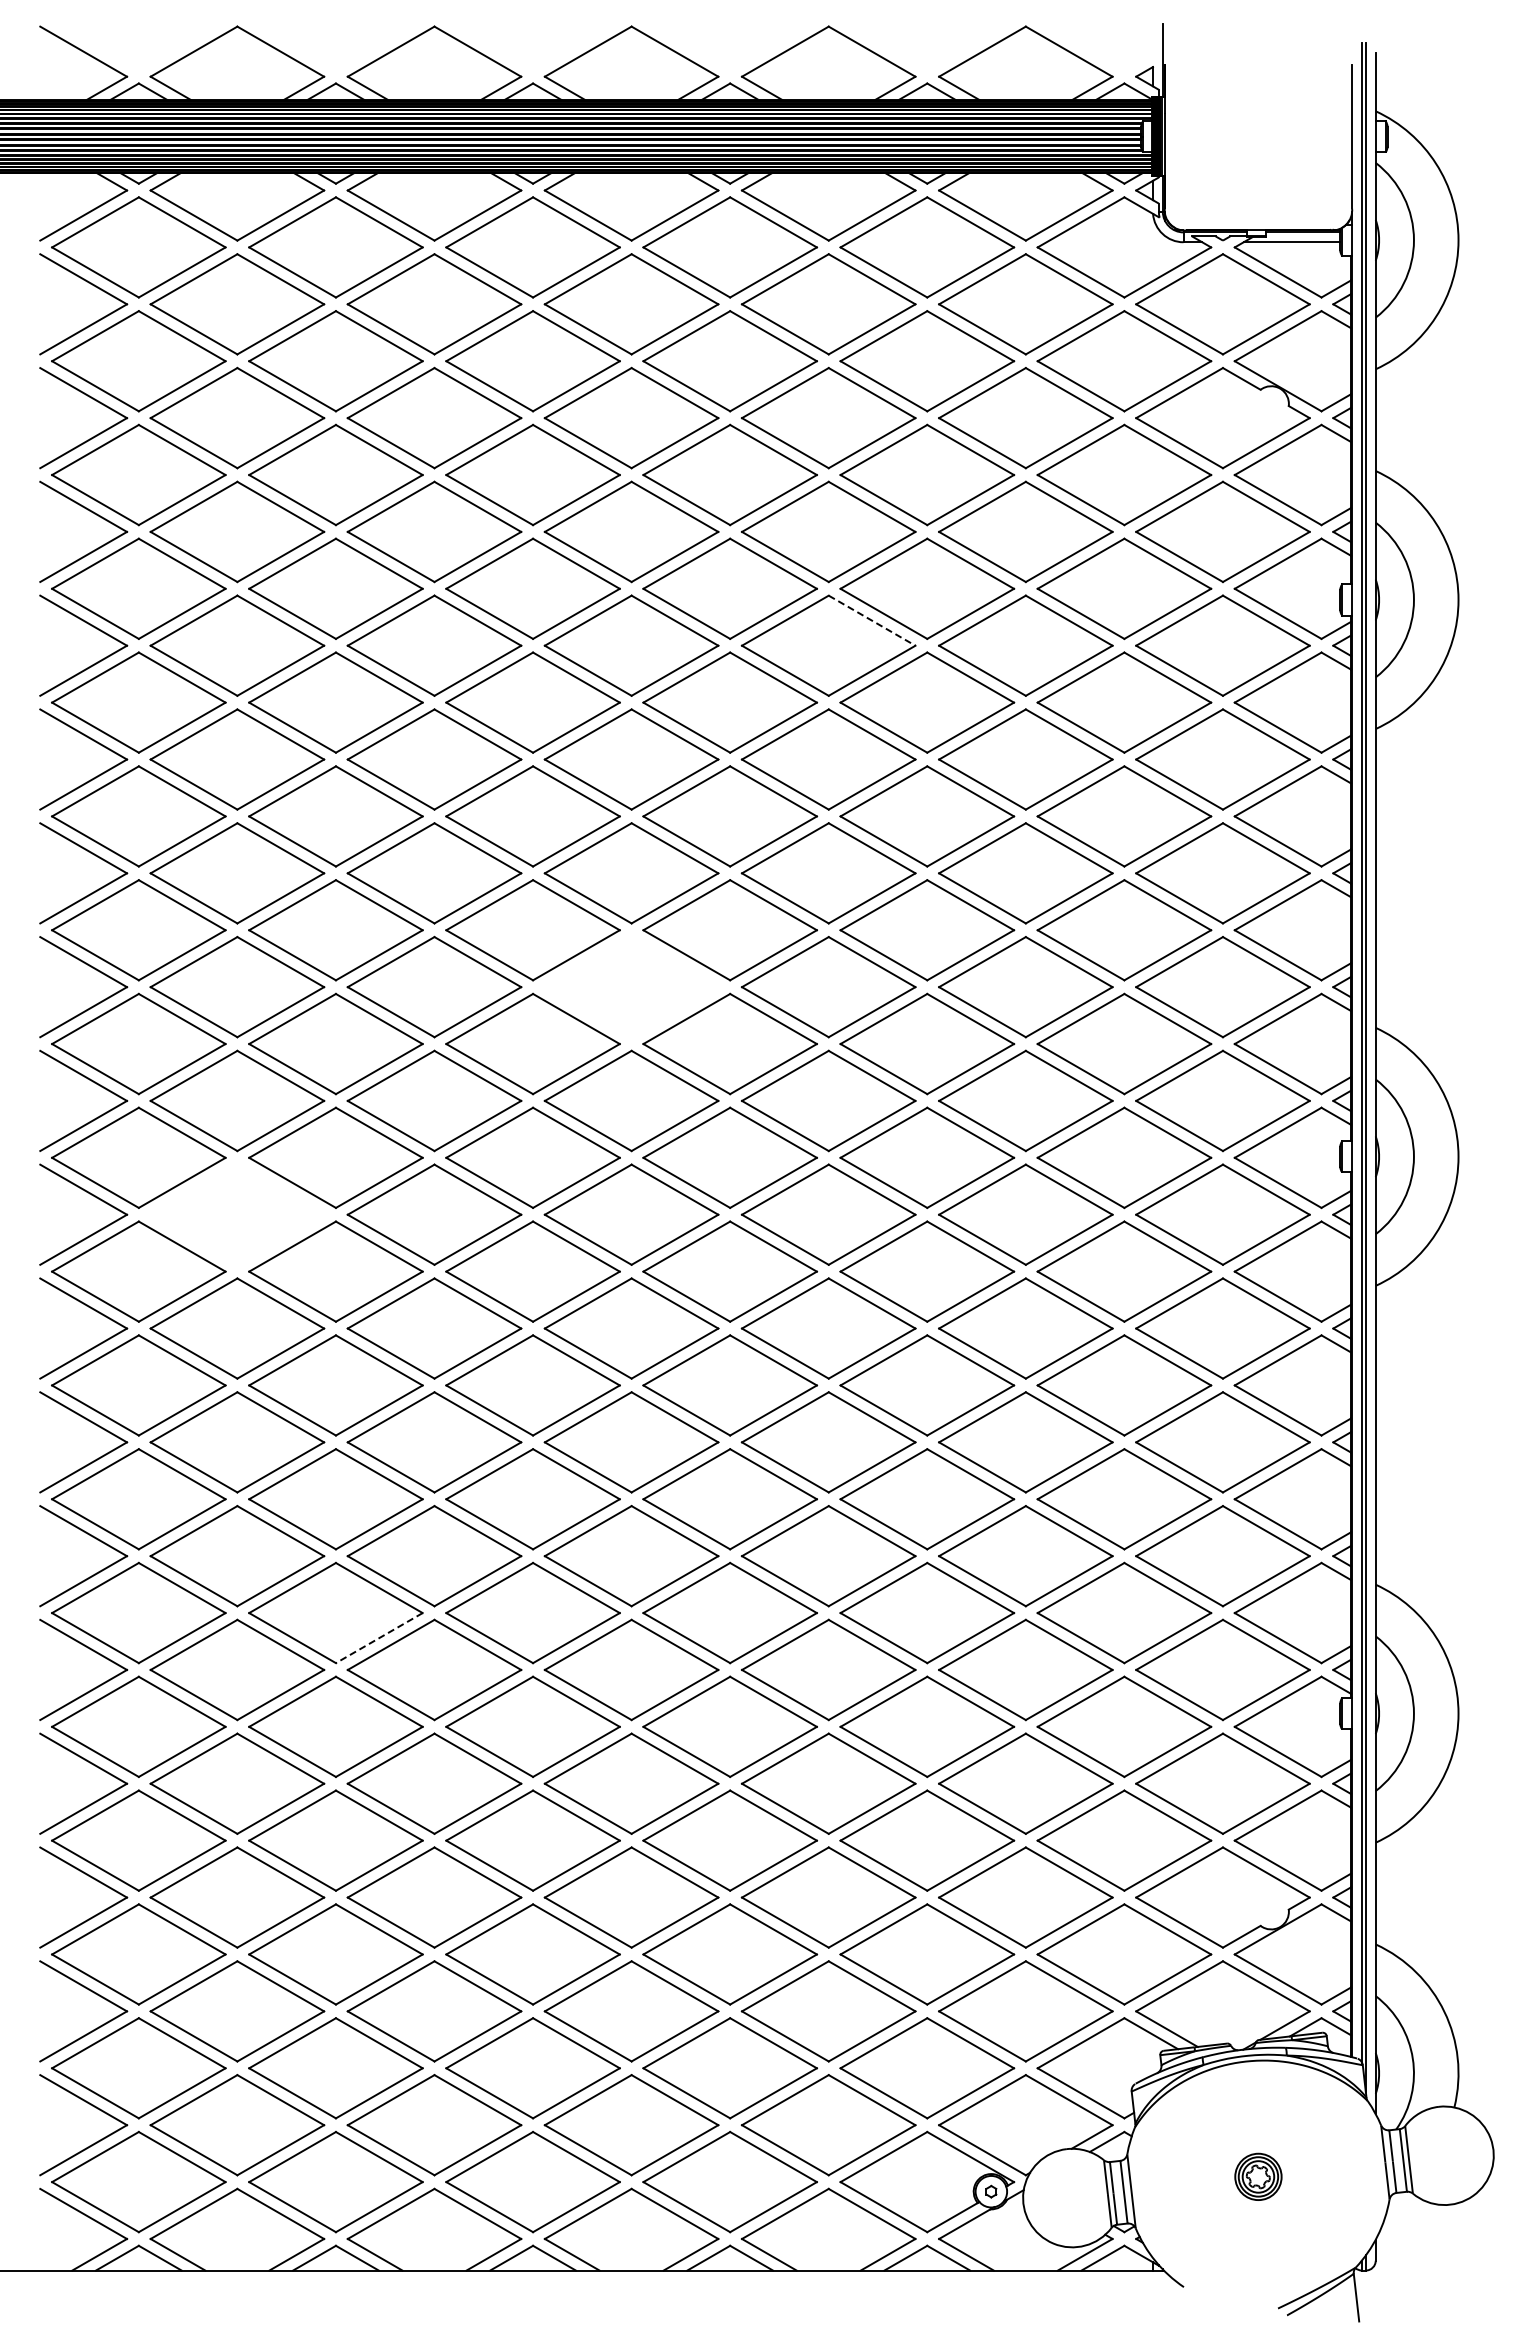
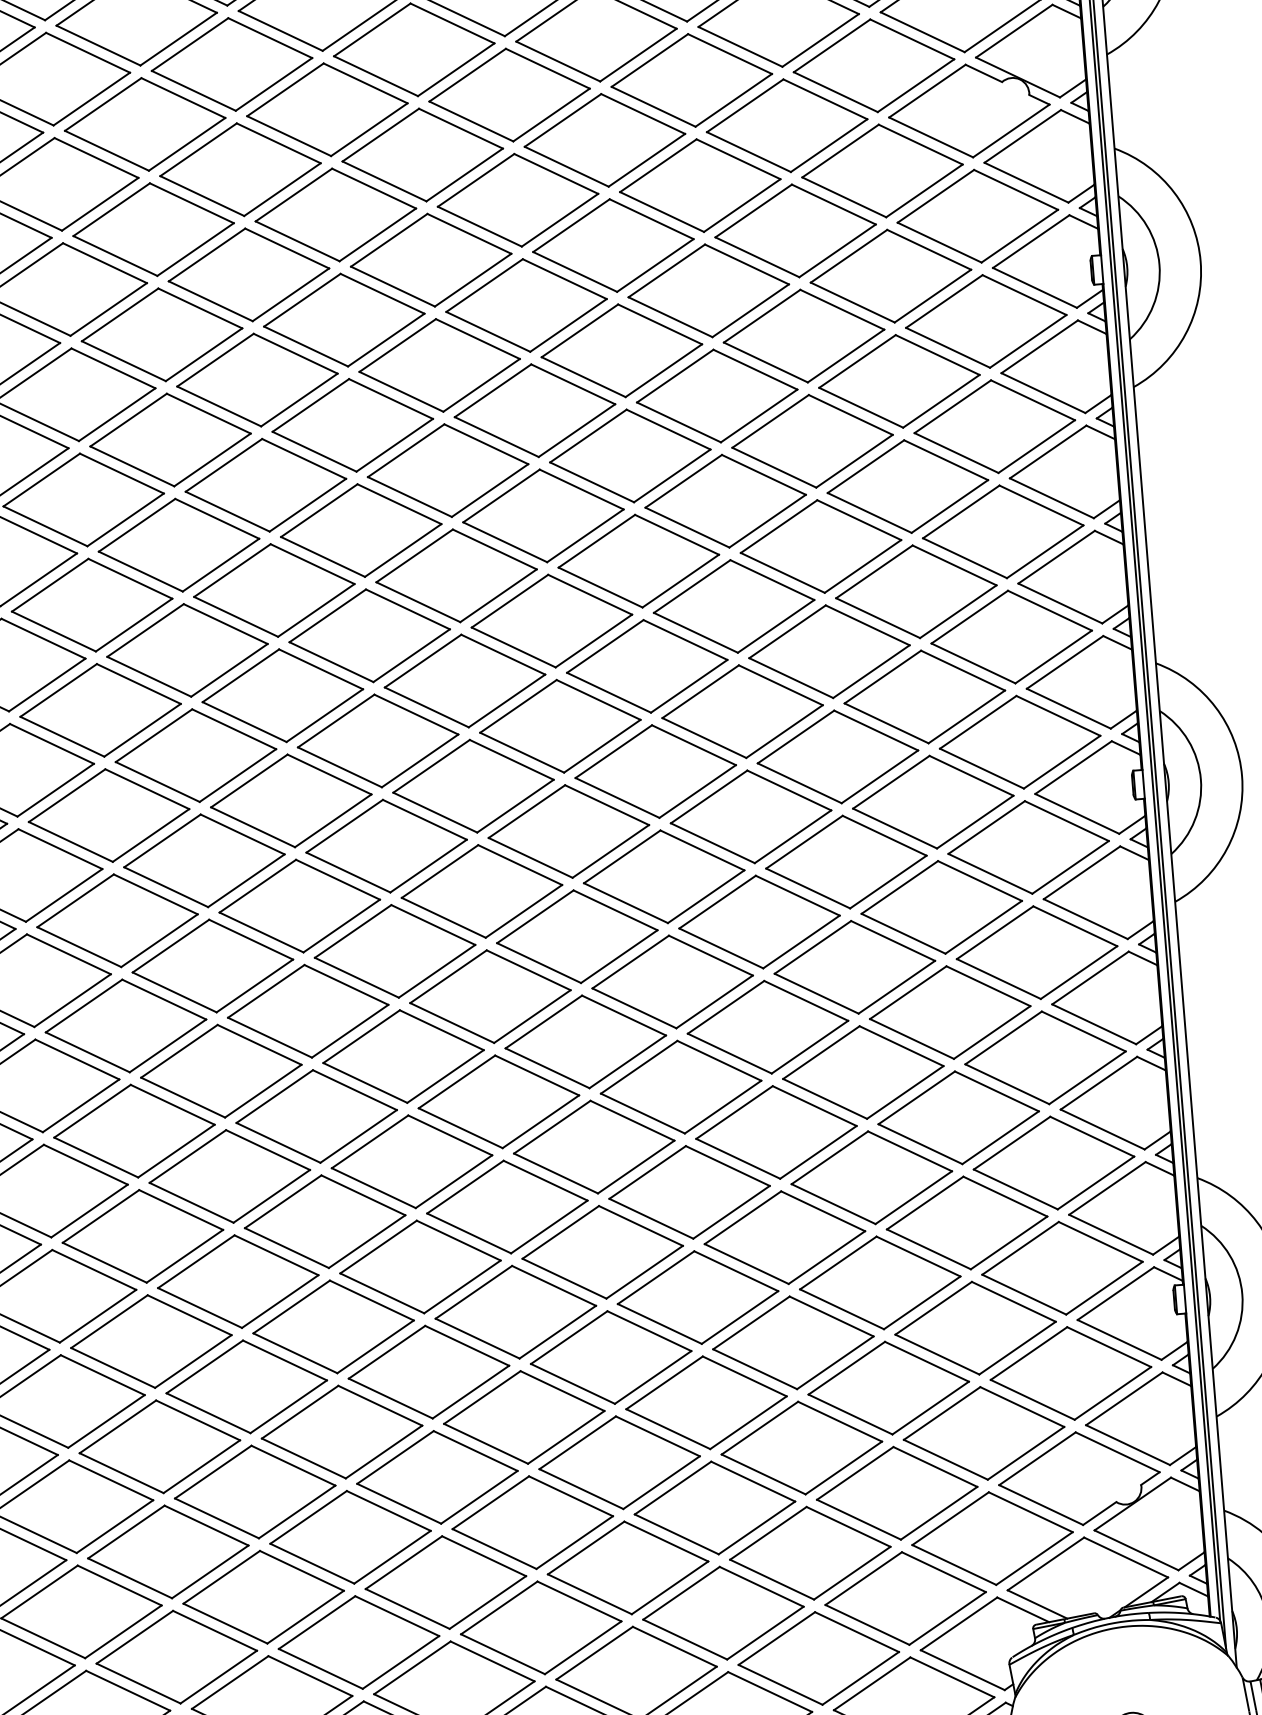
line: (872, 620) -> (660, 324), dashed -> solid
part: (631, 986) -> (464, 680), added
part: (237, 1214) -> (117, 920), added
line: (378, 1638) -> (279, 1302), dashed -> solid

